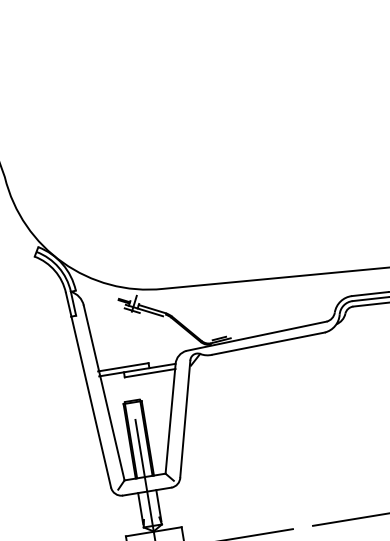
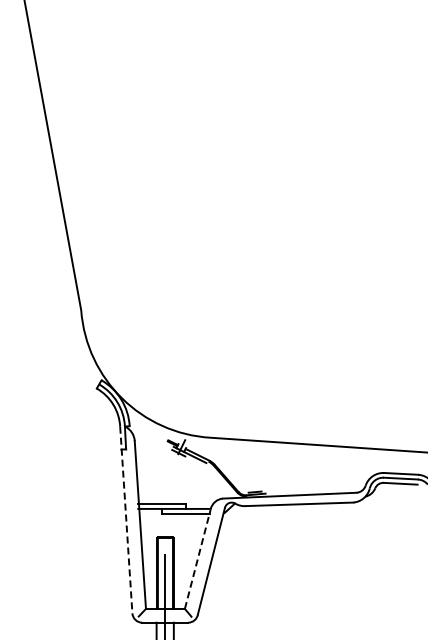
line: (88, 390) -> (126, 520), solid -> dashed
line: (170, 418) -> (197, 558), solid -> dashed

